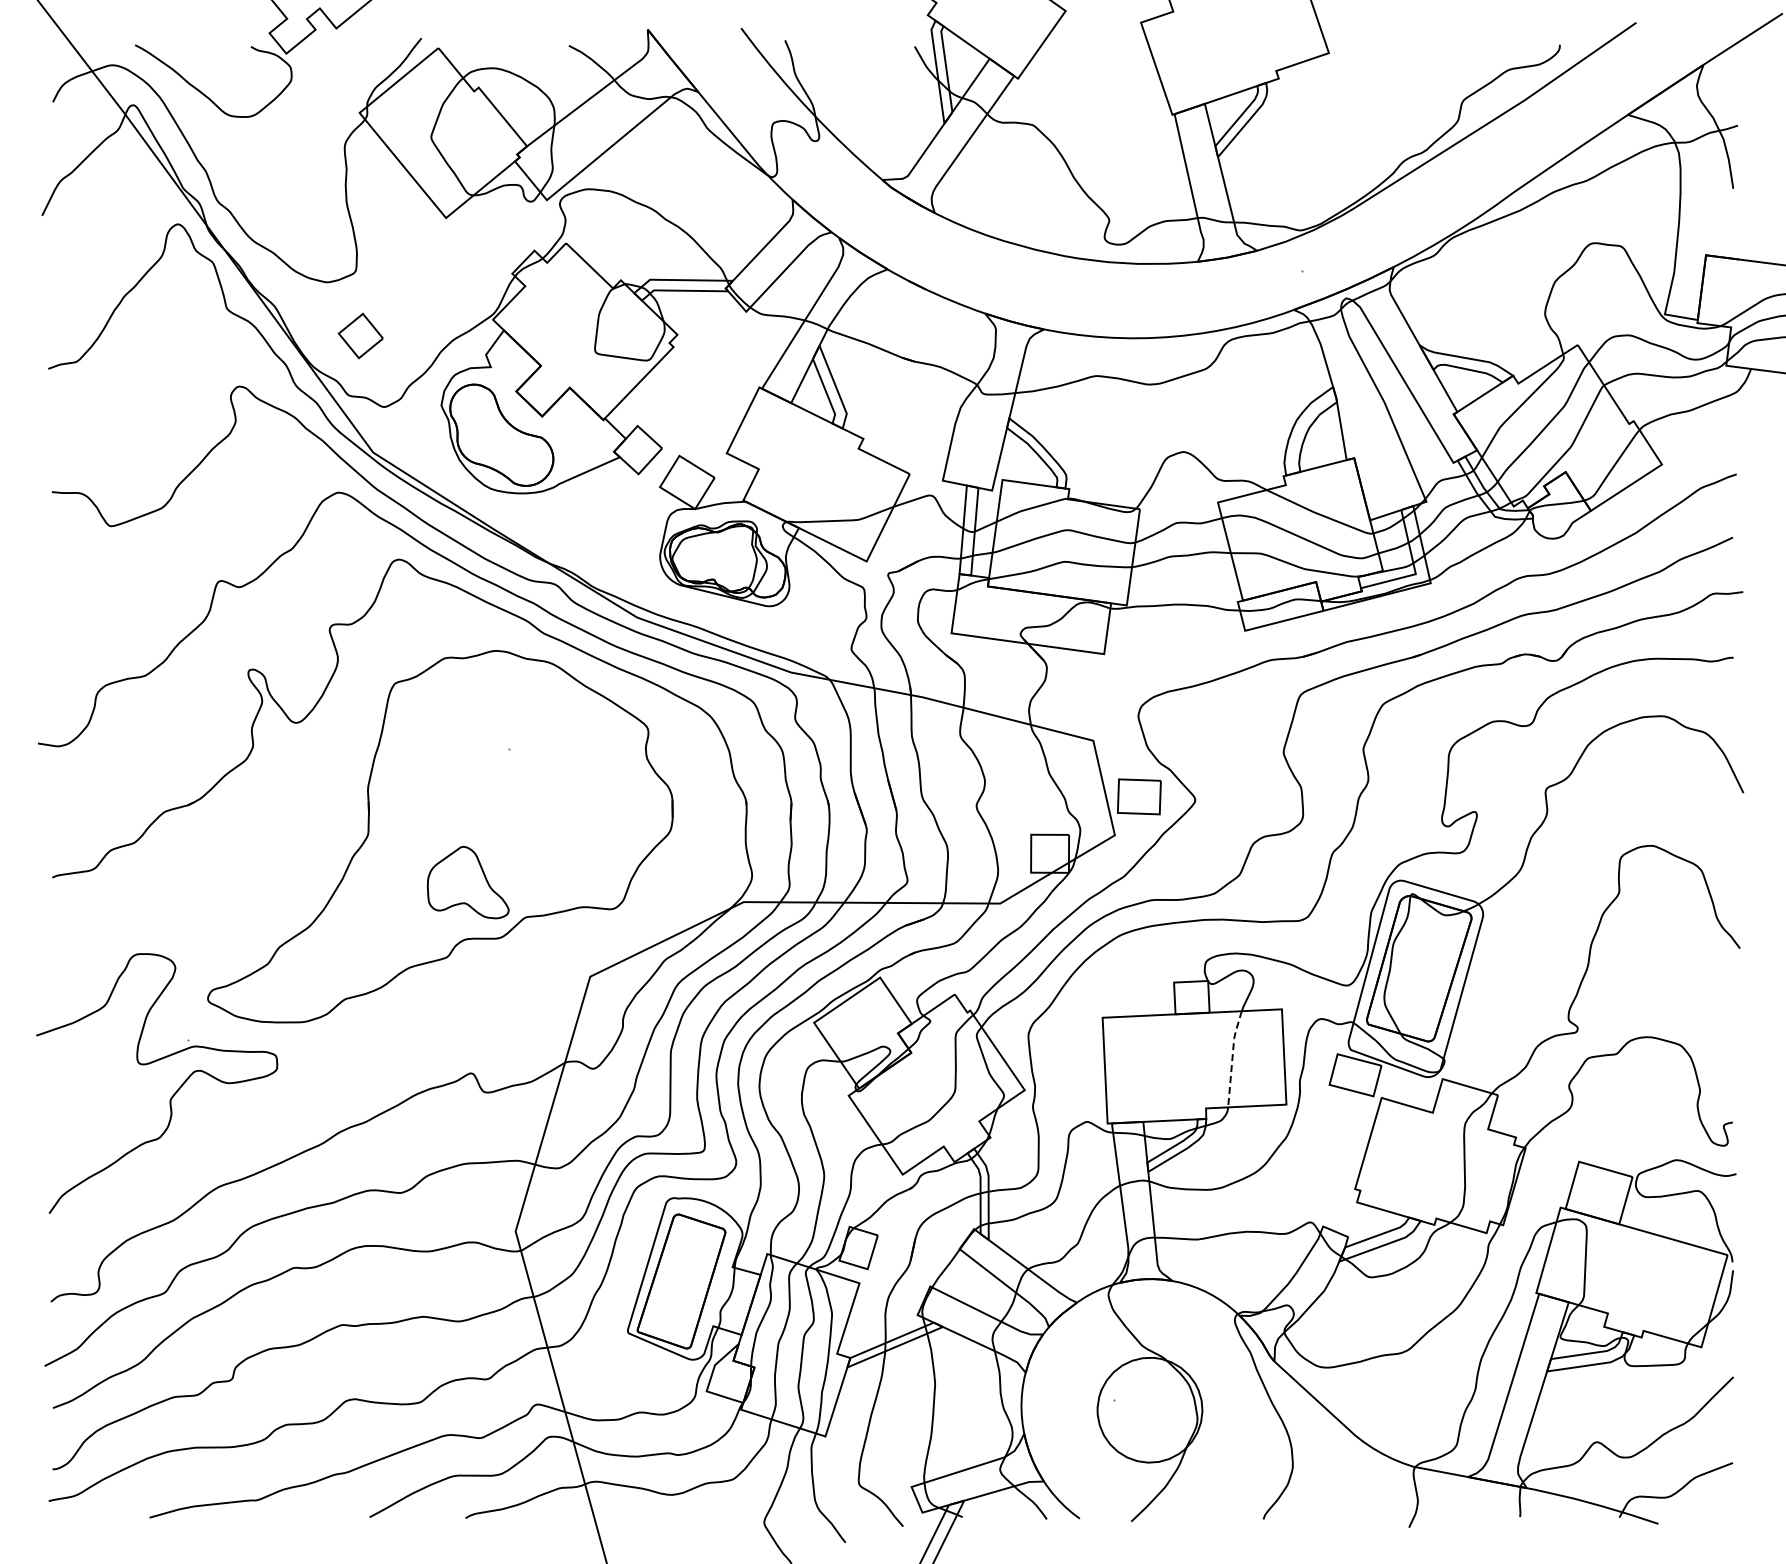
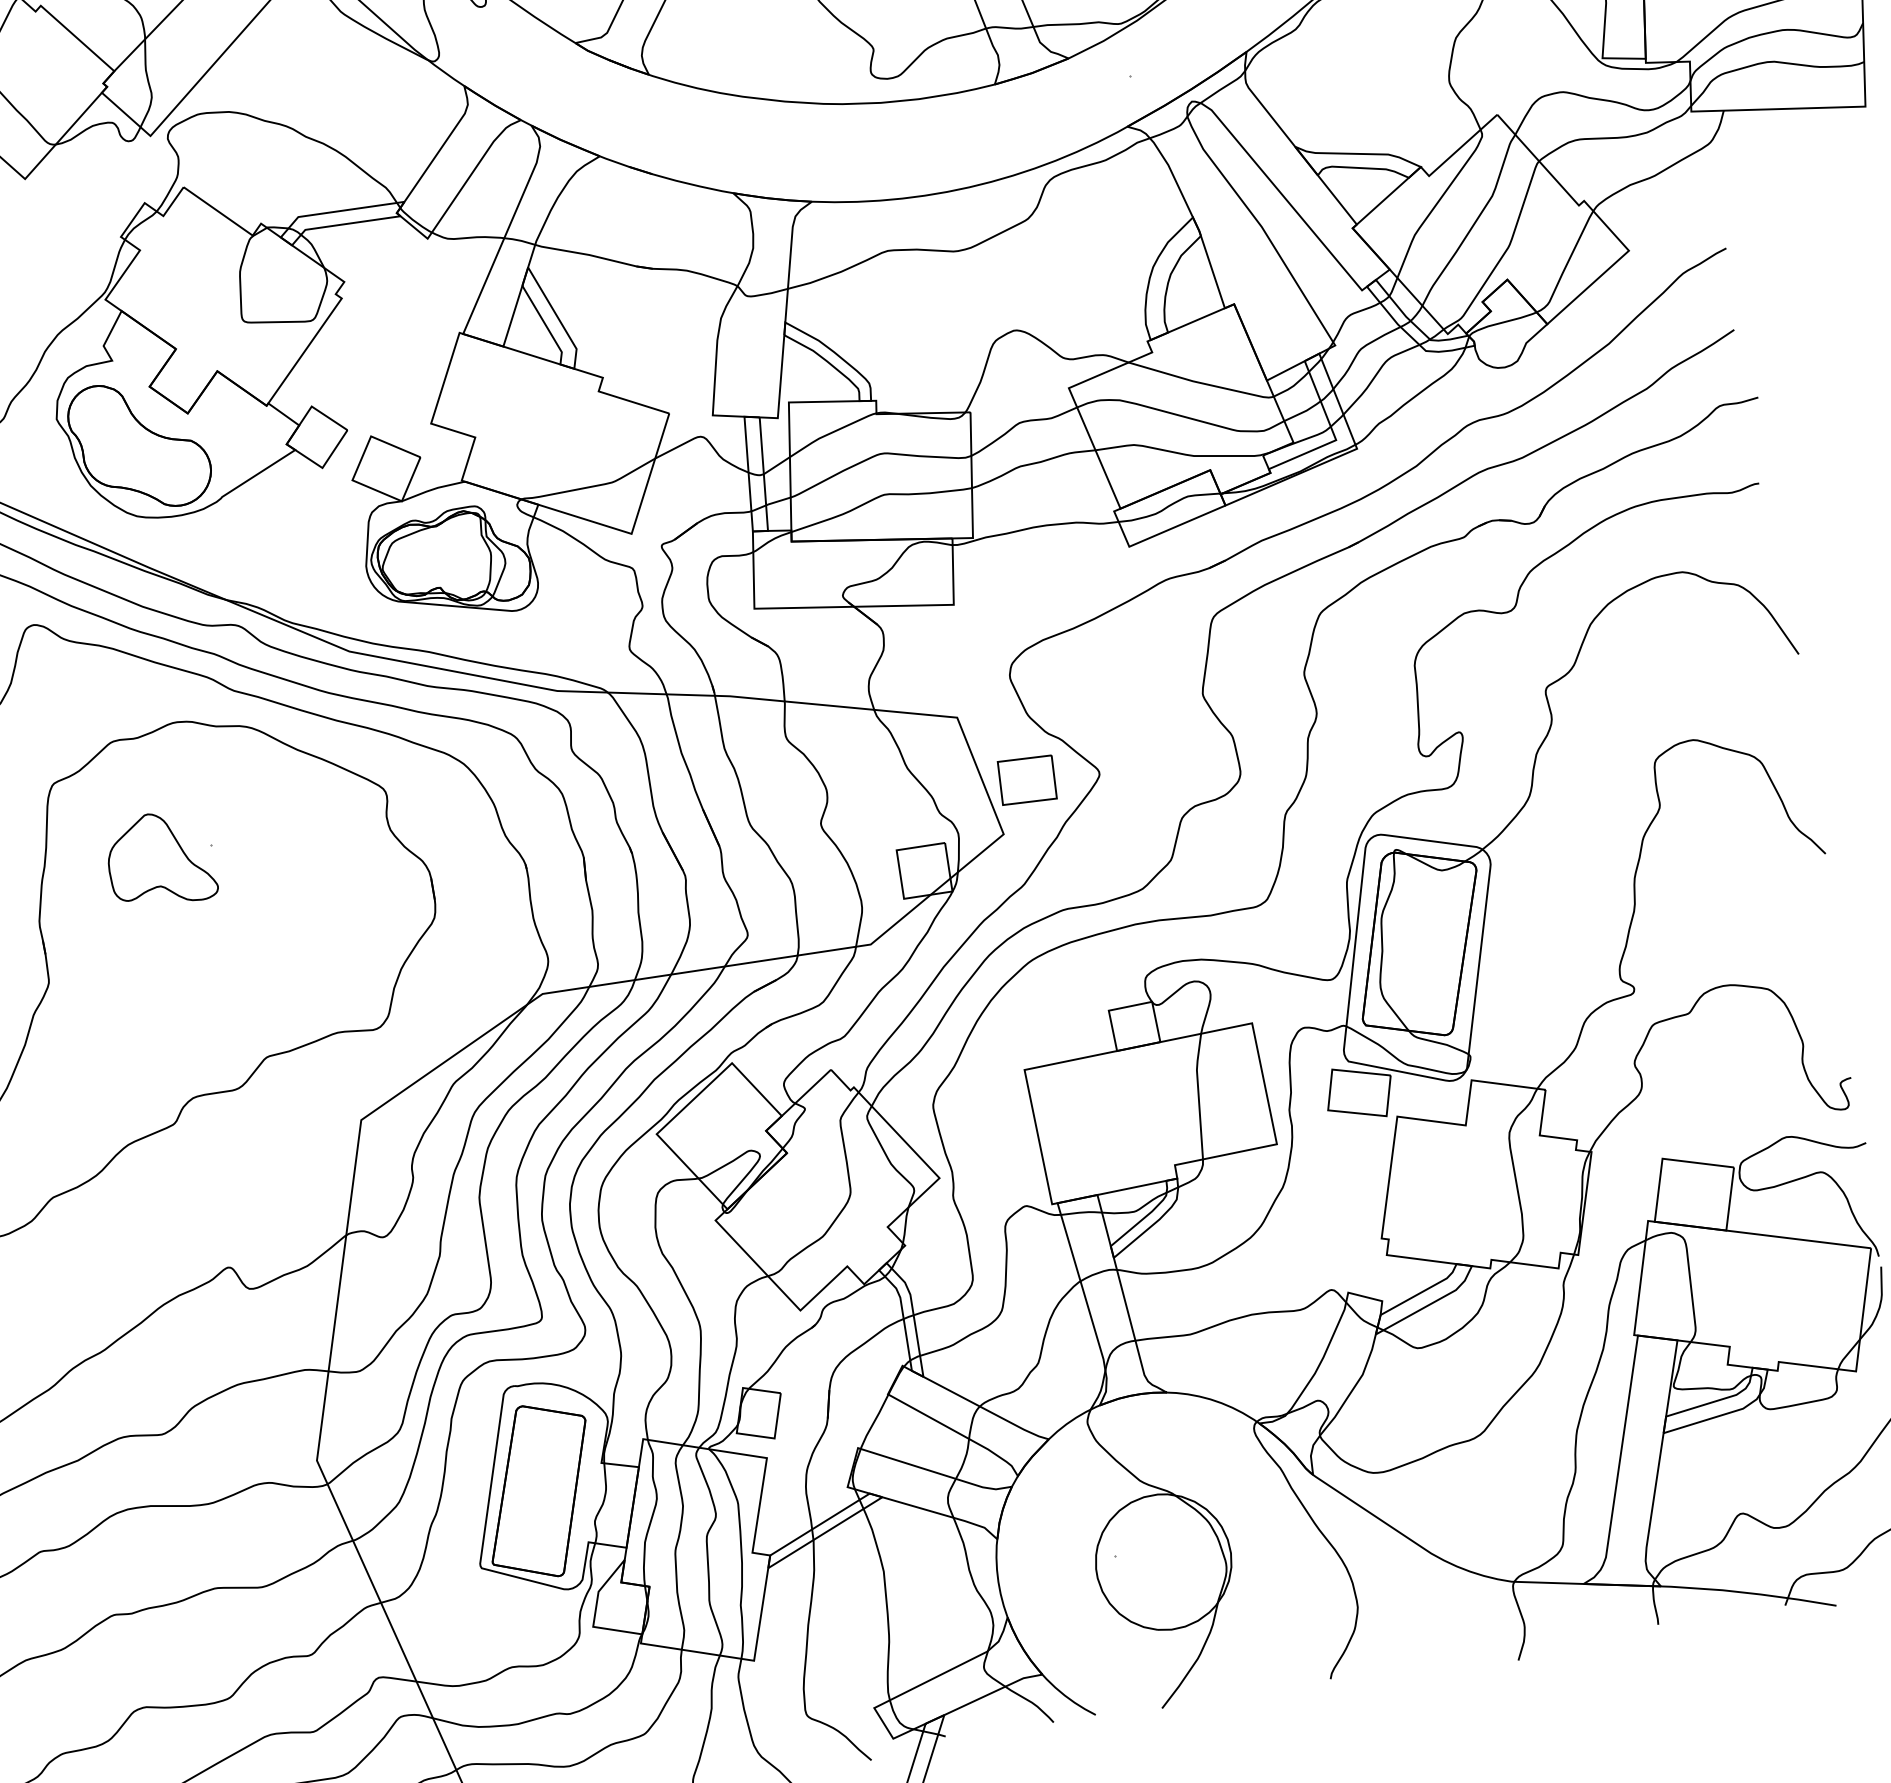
part: (467, 882) -> (159, 859), moved
line: (1232, 1057) -> (1198, 1094), dashed -> solid

